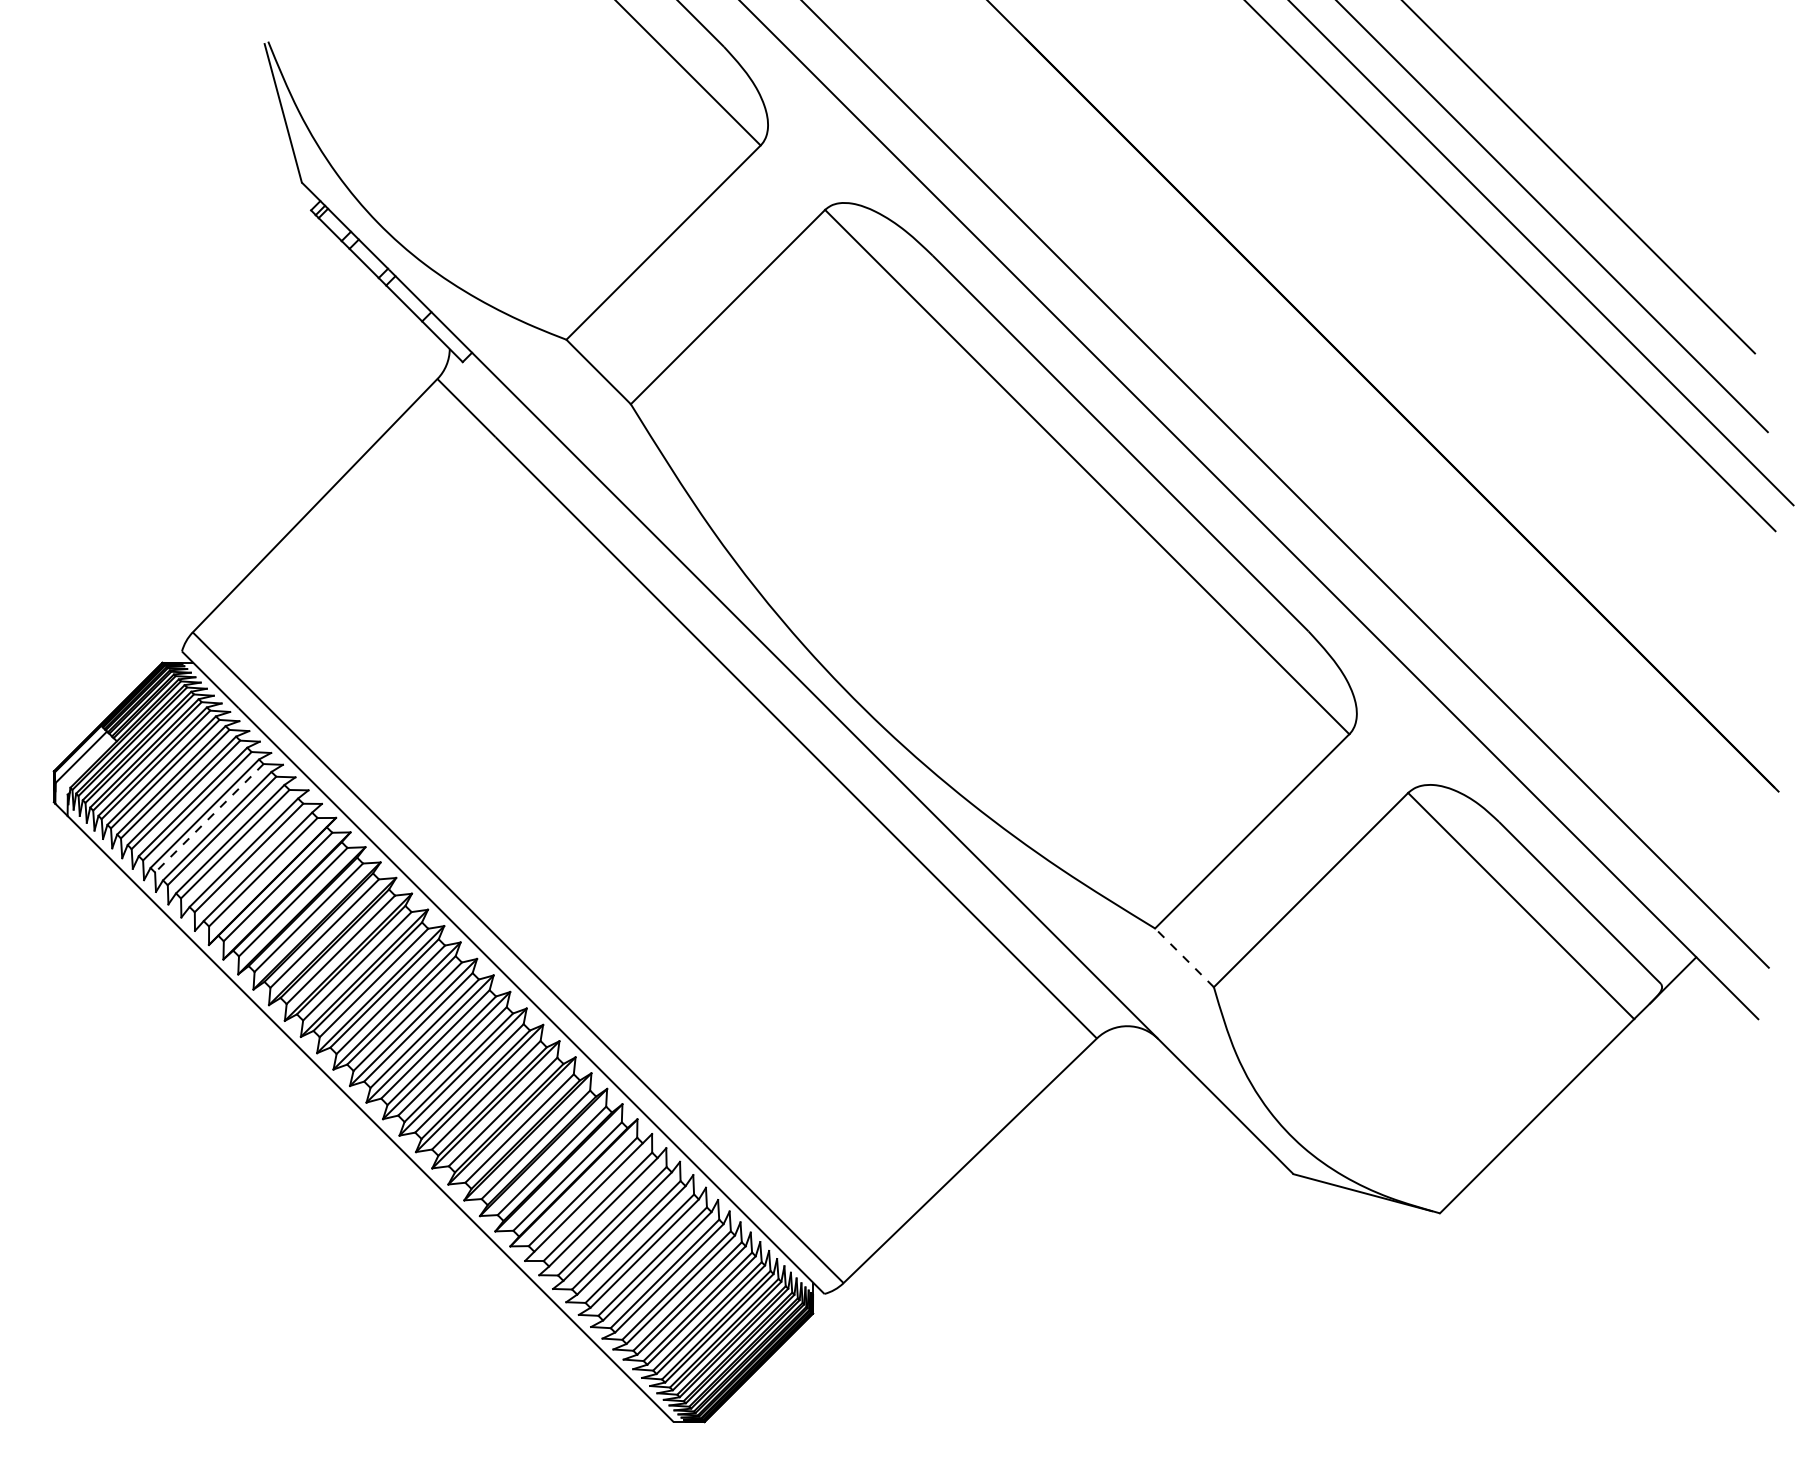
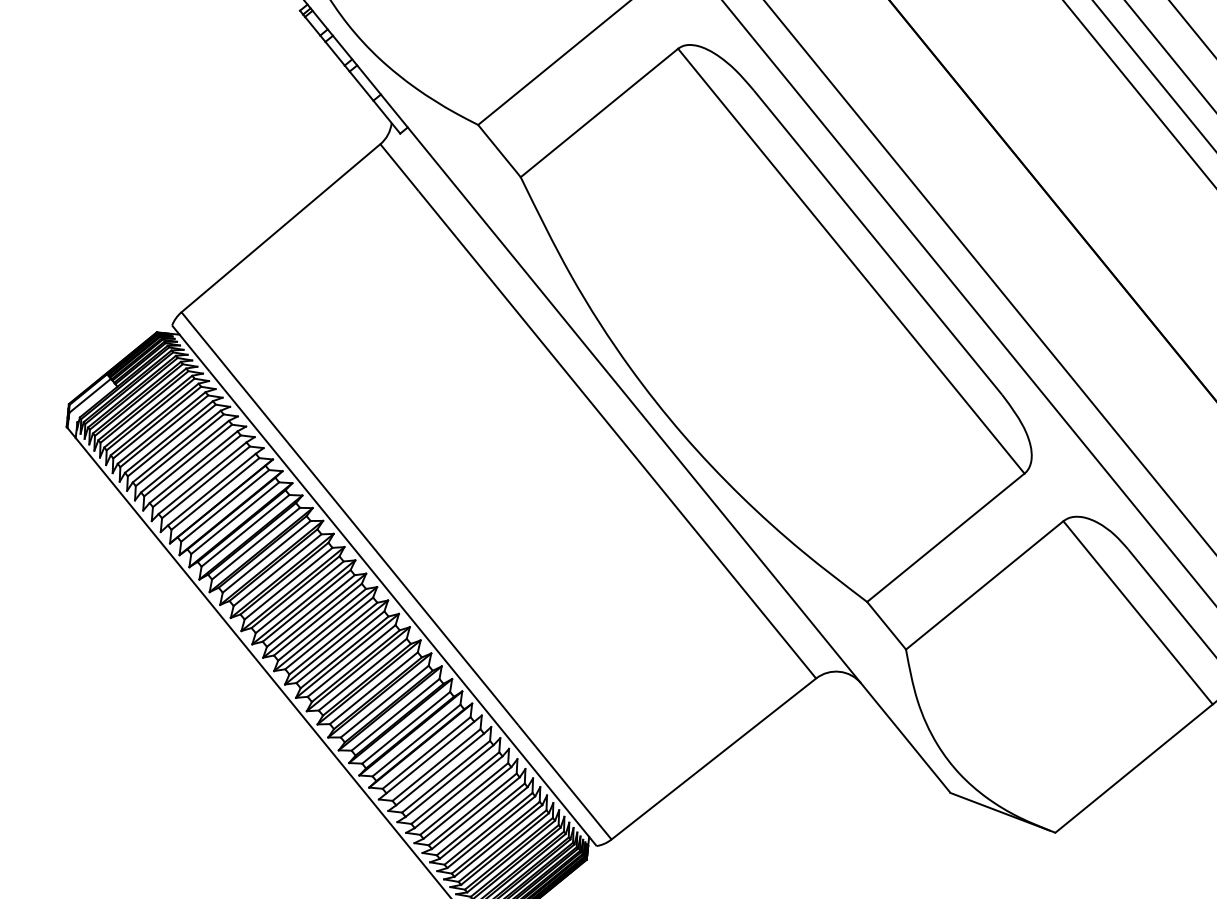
line: (209, 818) -> (179, 450), dashed -> solid
line: (1184, 957) -> (886, 625), dashed -> solid

